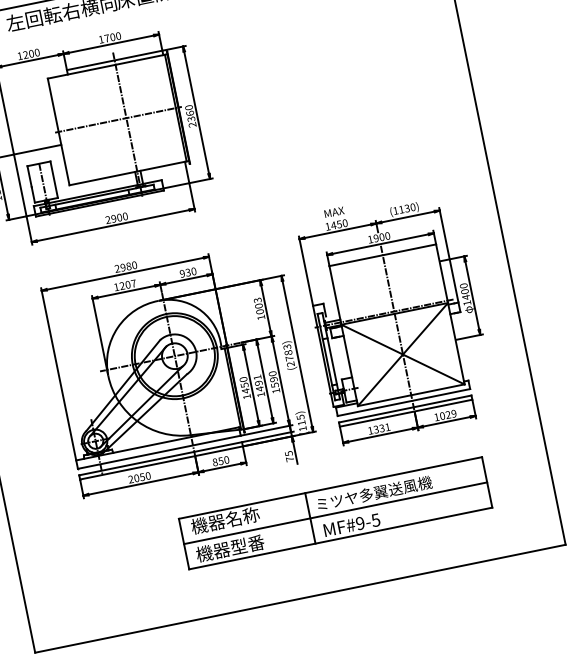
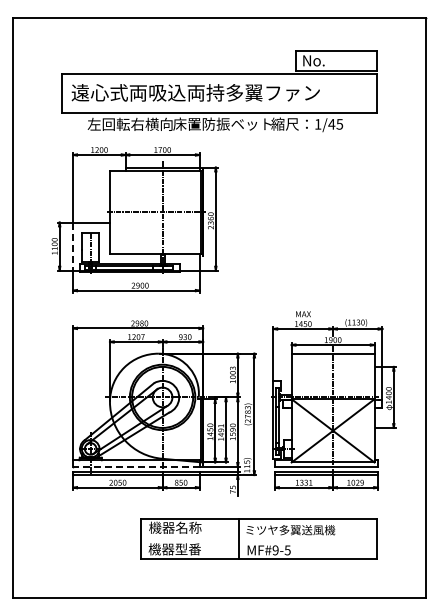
line: (20, 185) -> (73, 246), solid -> dashed
line: (158, 452) -> (135, 466), solid -> dashed
line: (335, 513) -> (258, 539), removed

